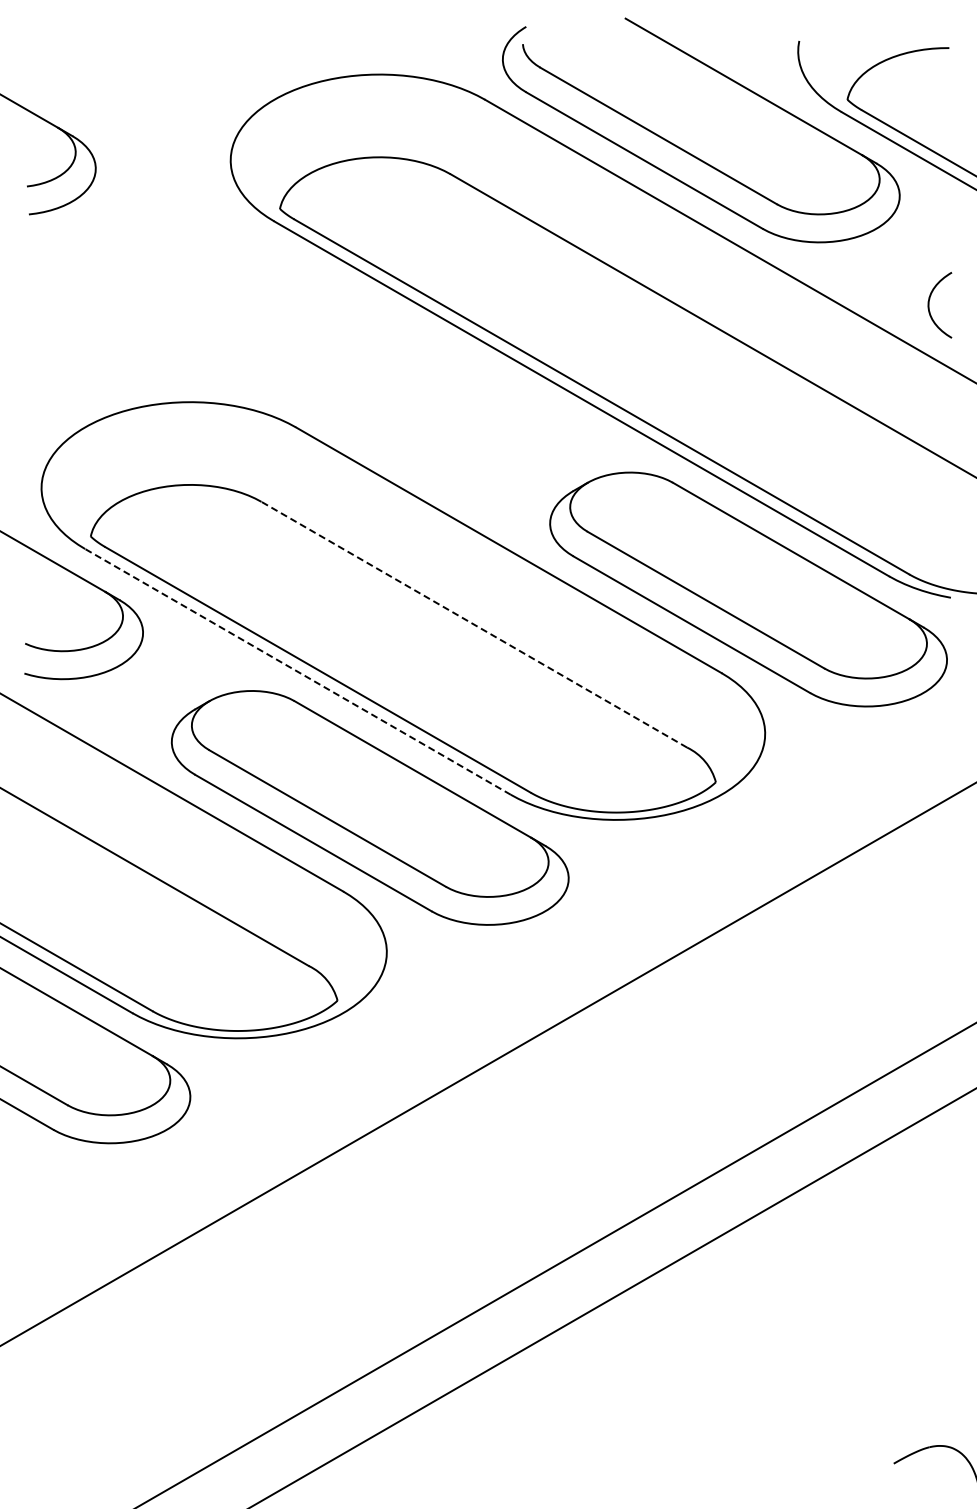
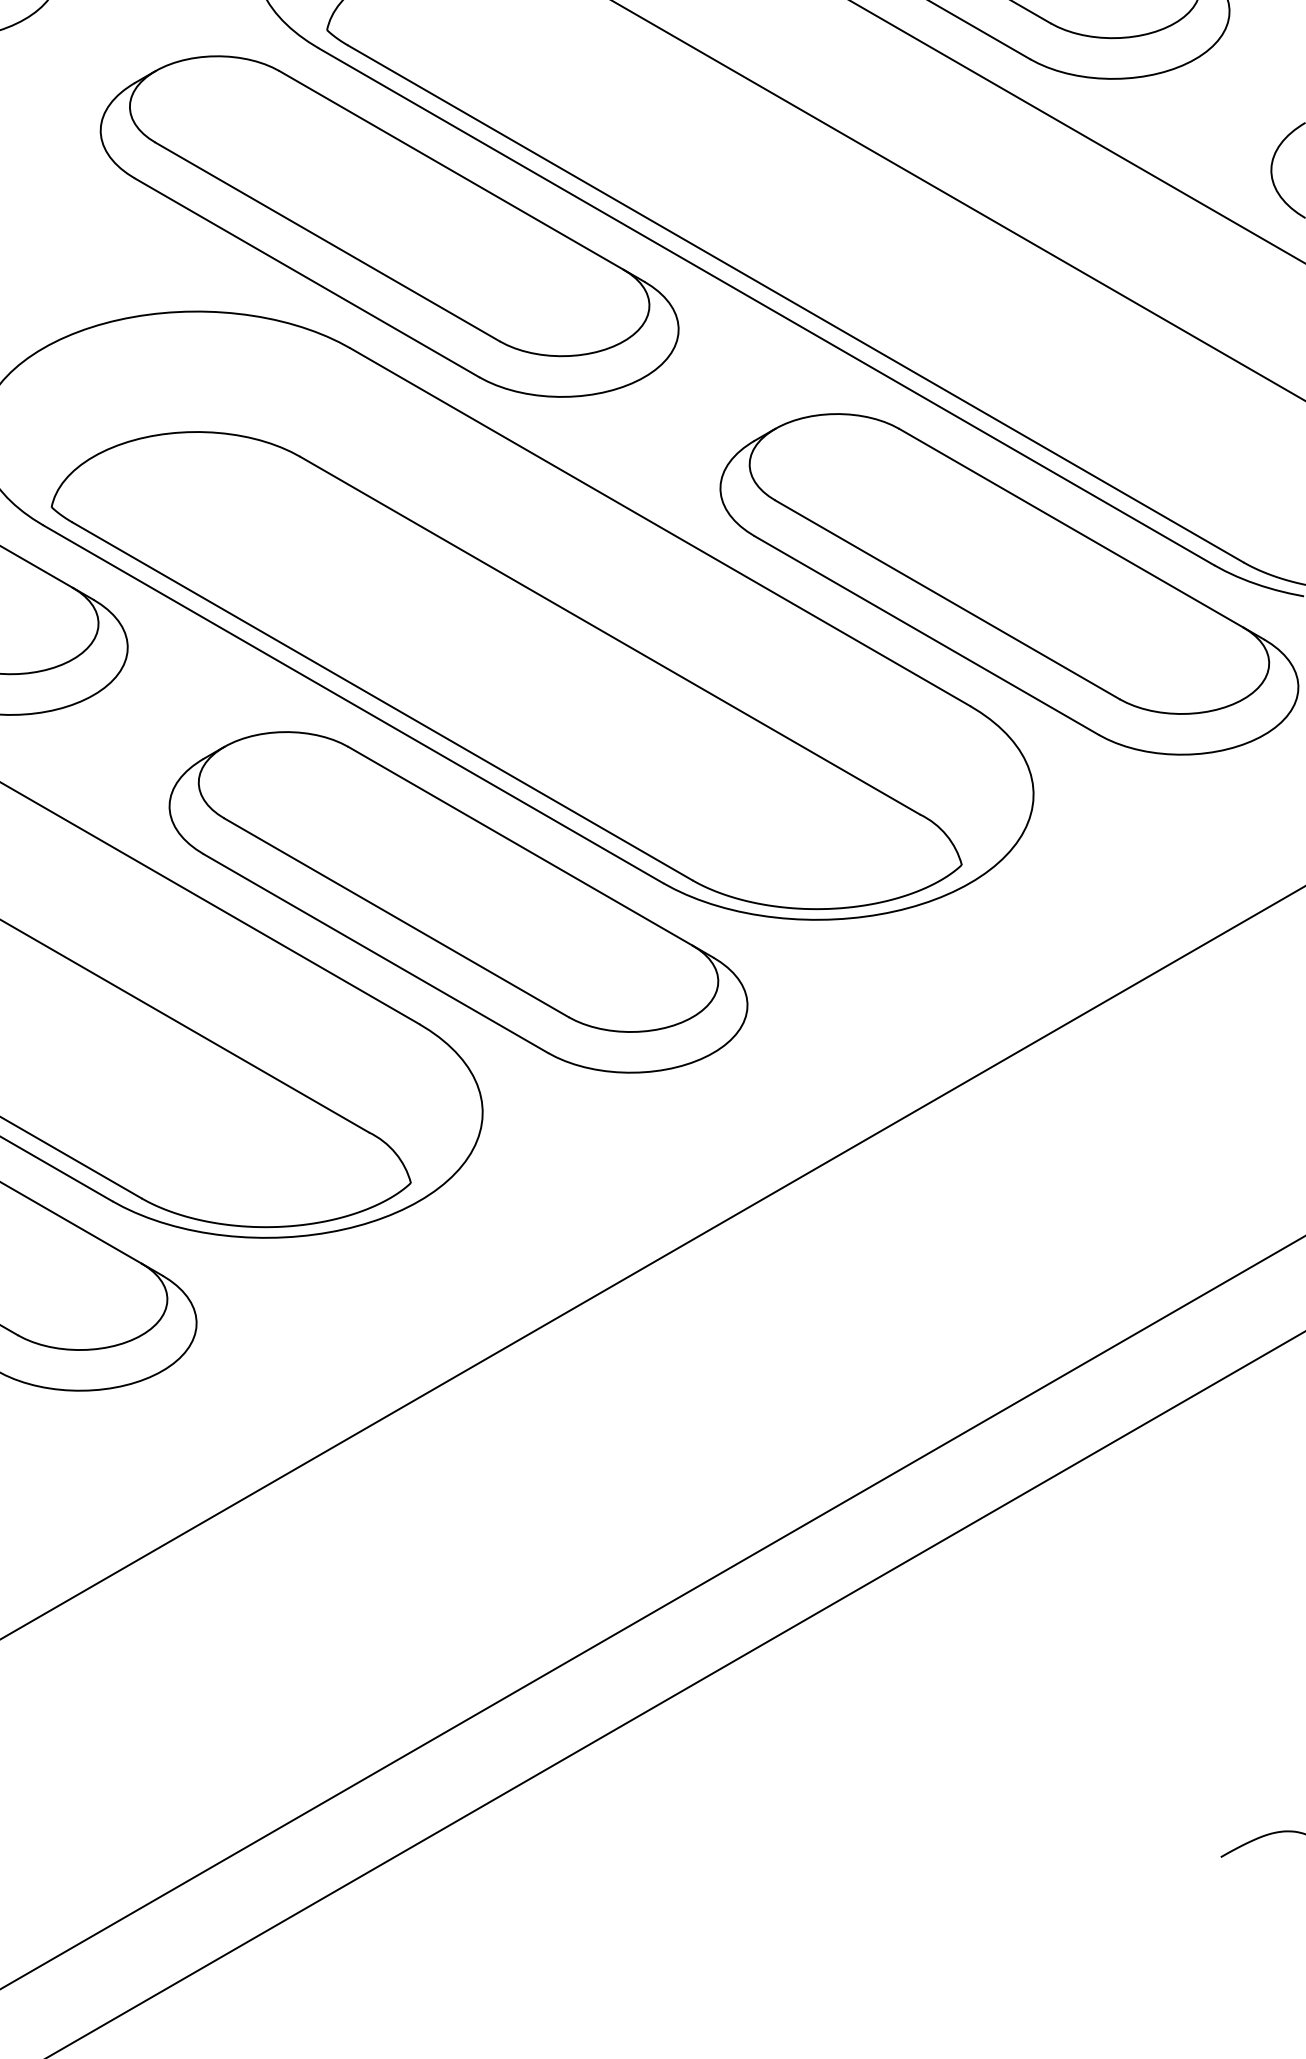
part: (322, 343) -> (388, 226), added
line: (474, 624) -> (610, 635), dashed -> solid
line: (297, 671) -> (352, 703), dashed -> solid

